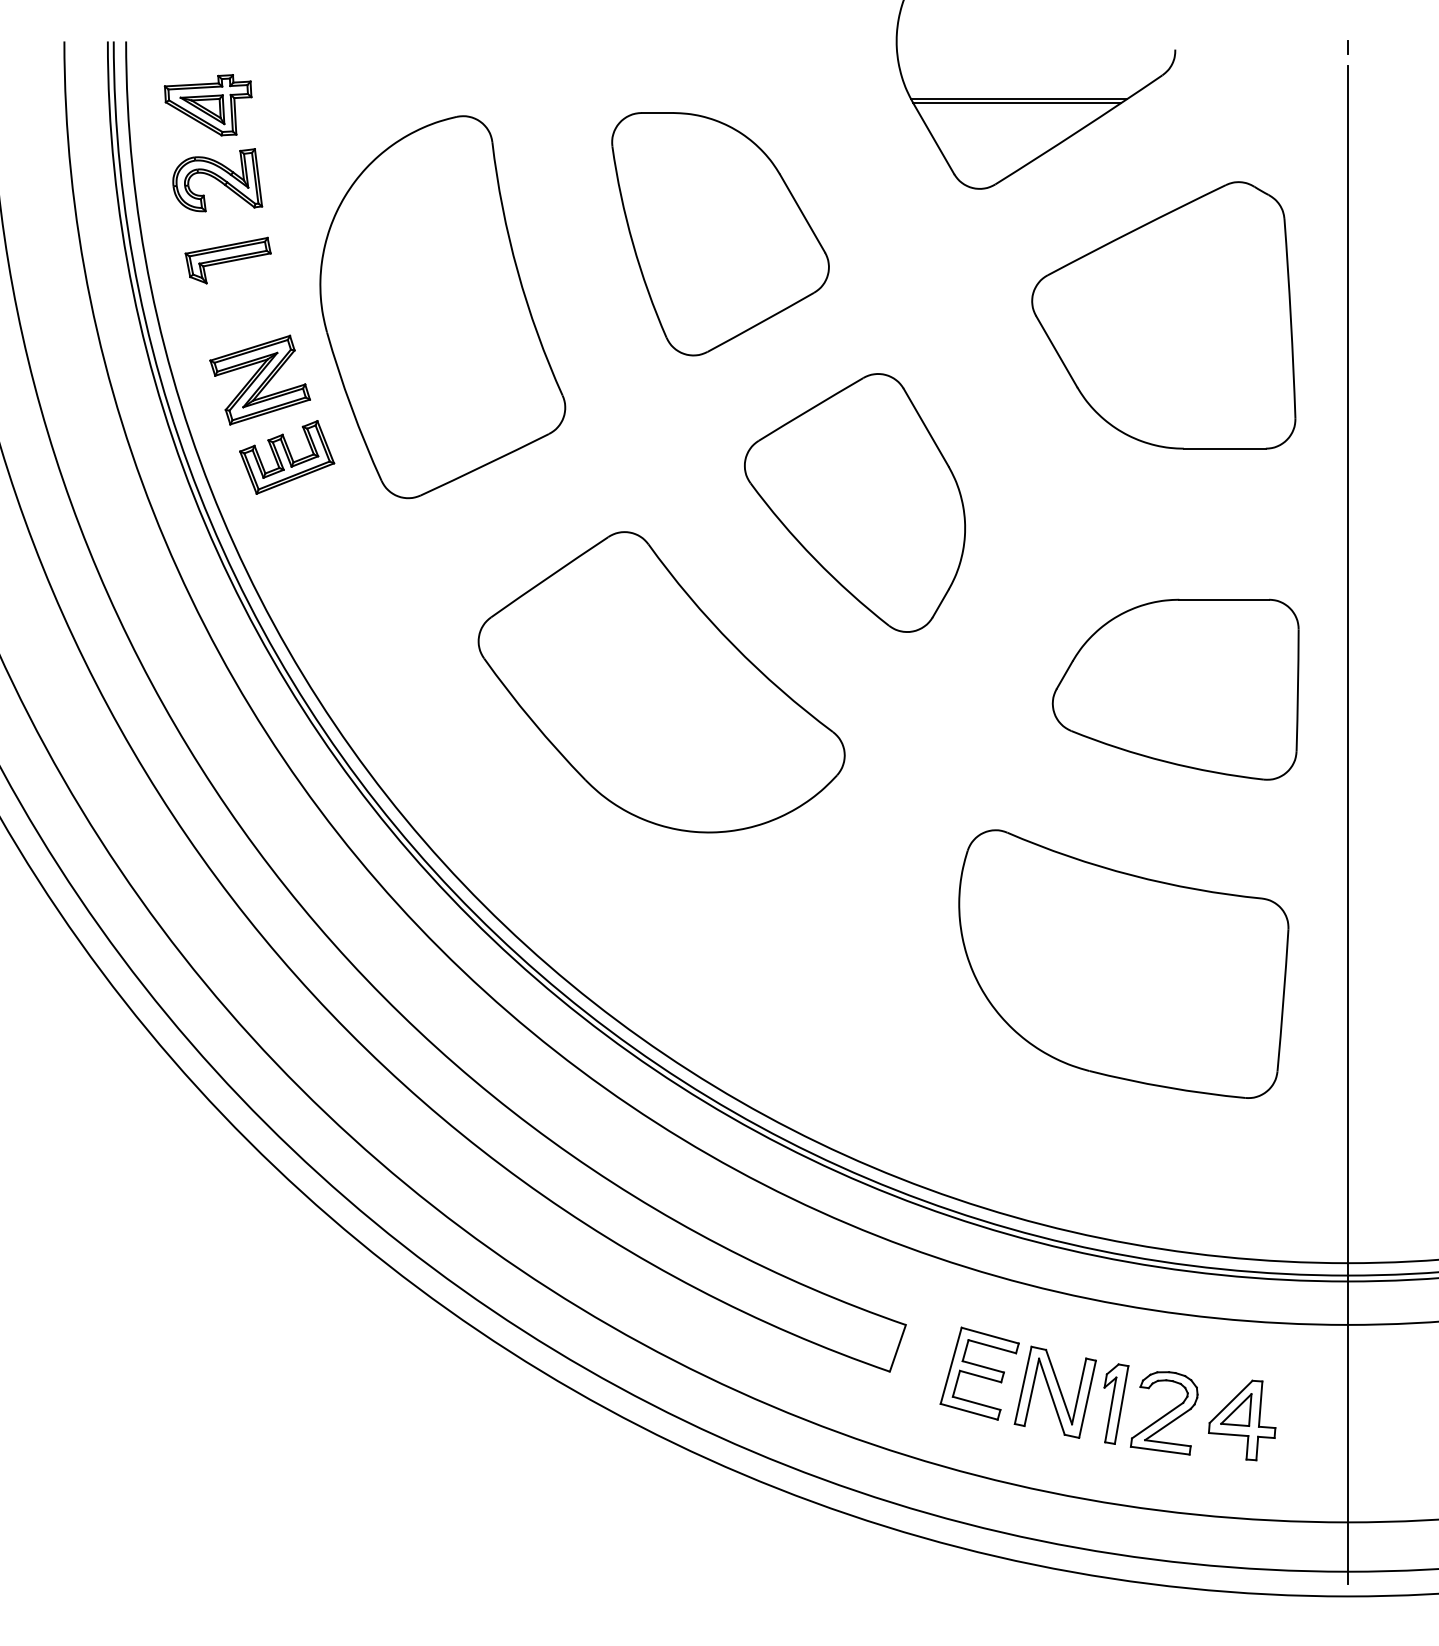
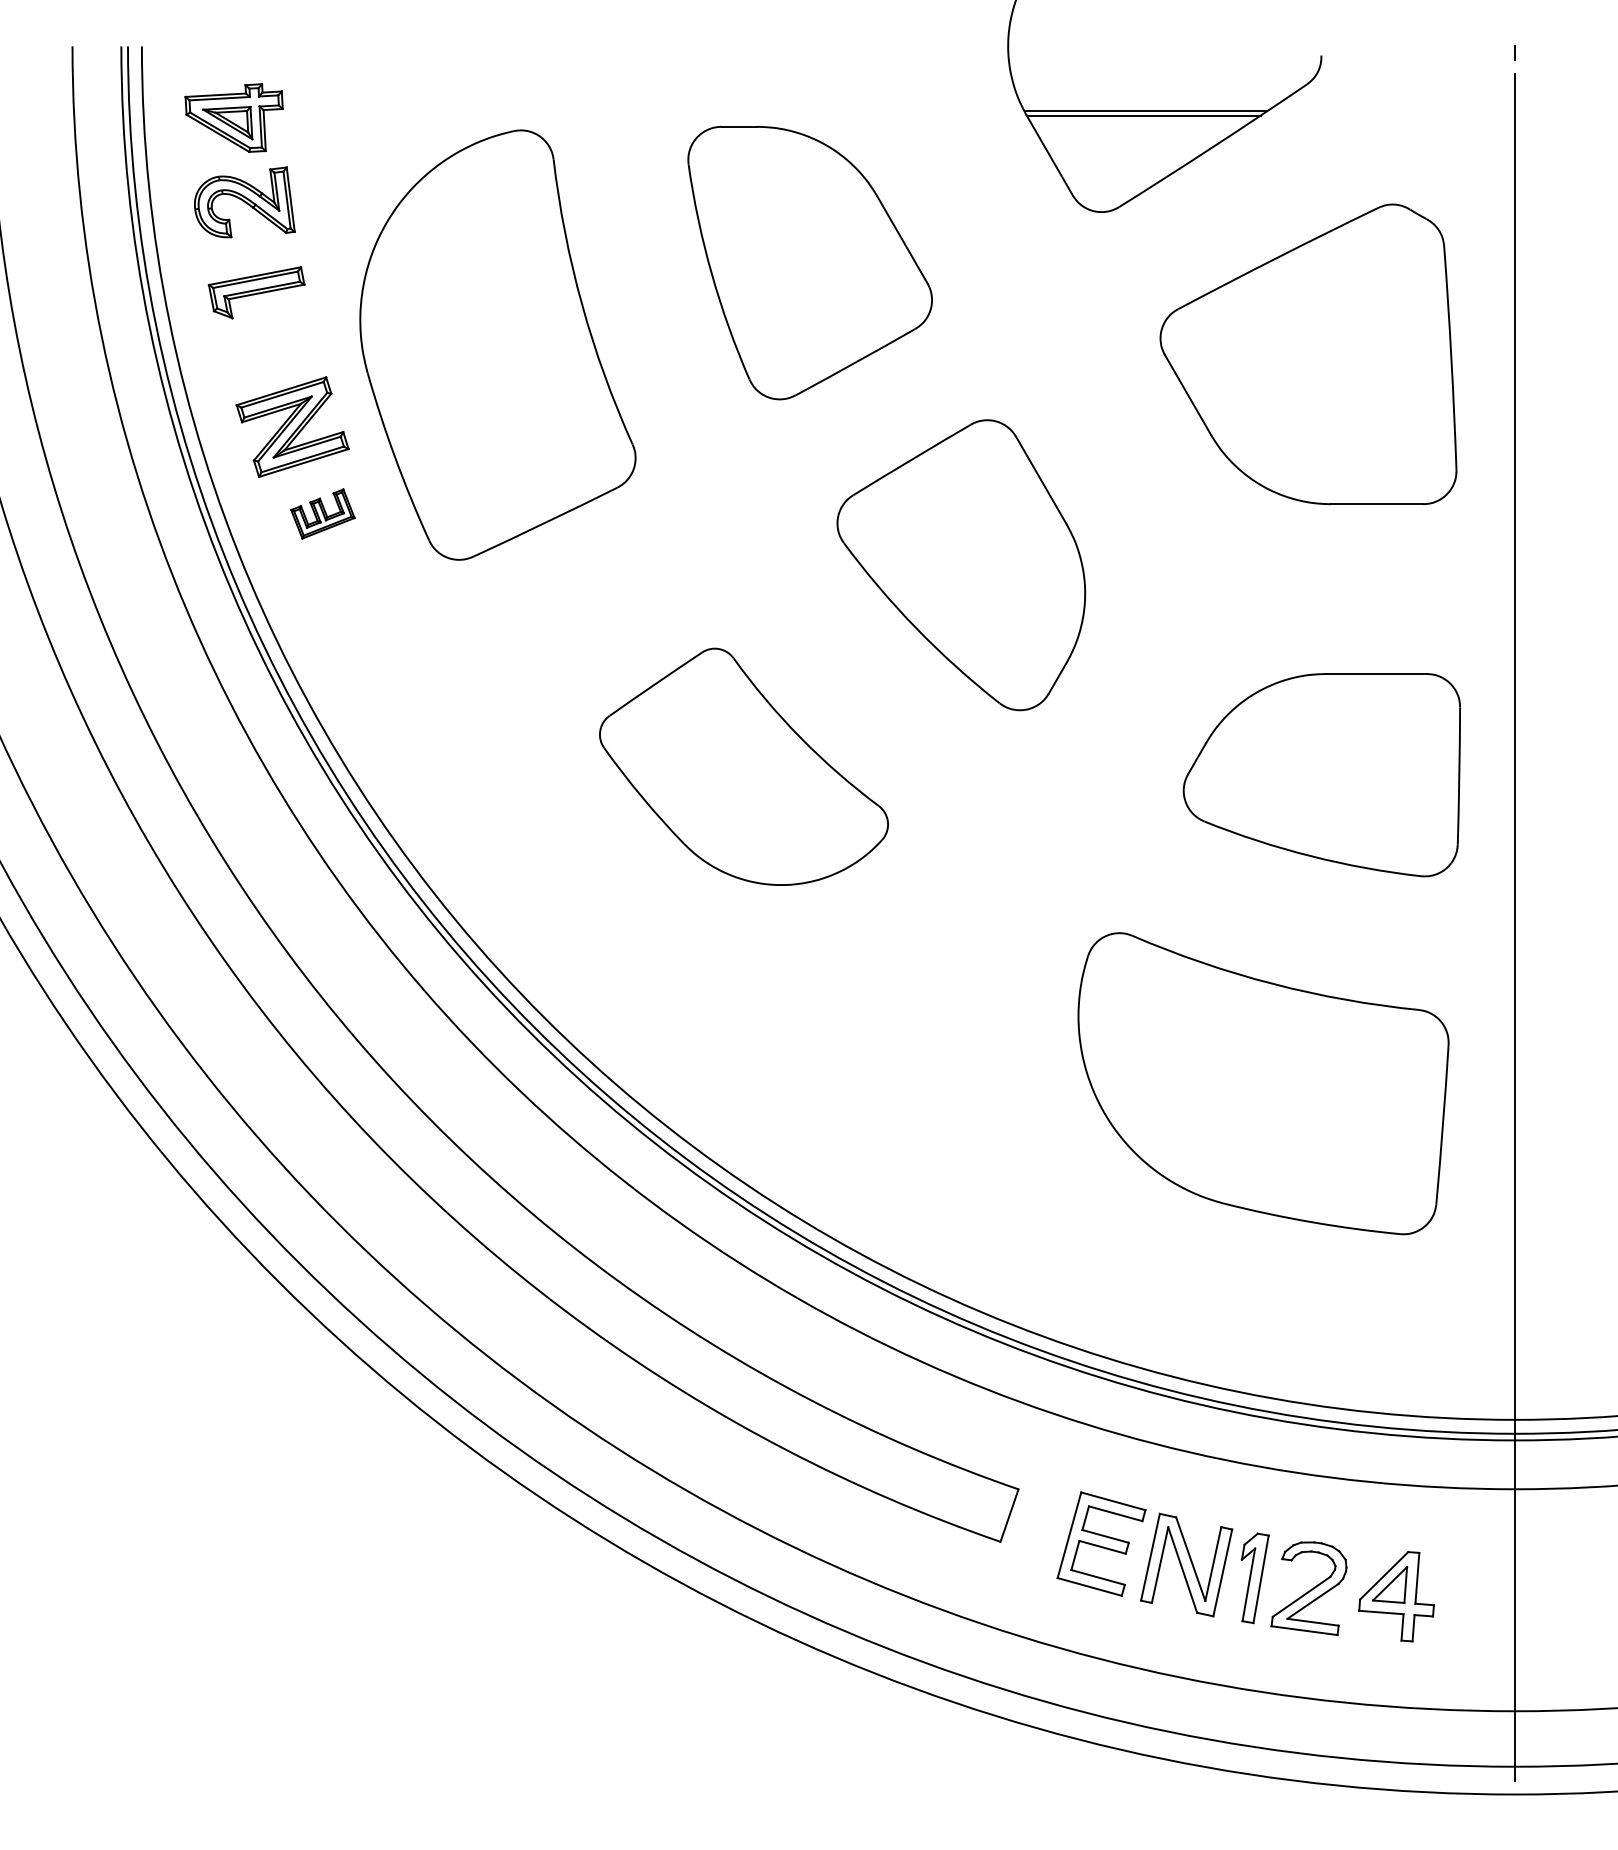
part: (286, 456) -> (322, 513), size x0.6
part: (661, 682) -> (743, 766), size x0.7

